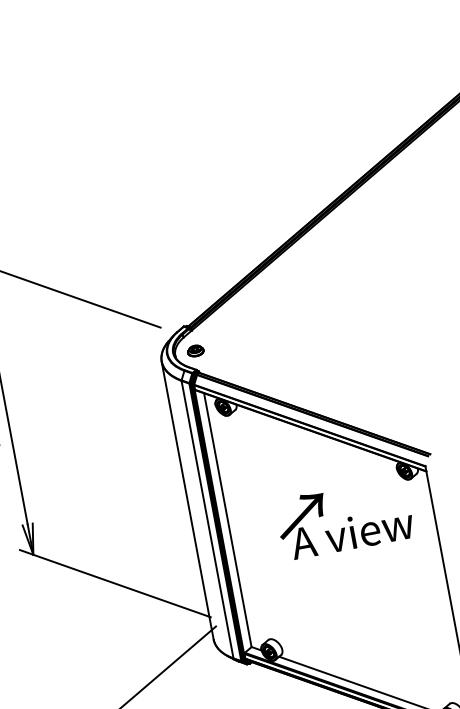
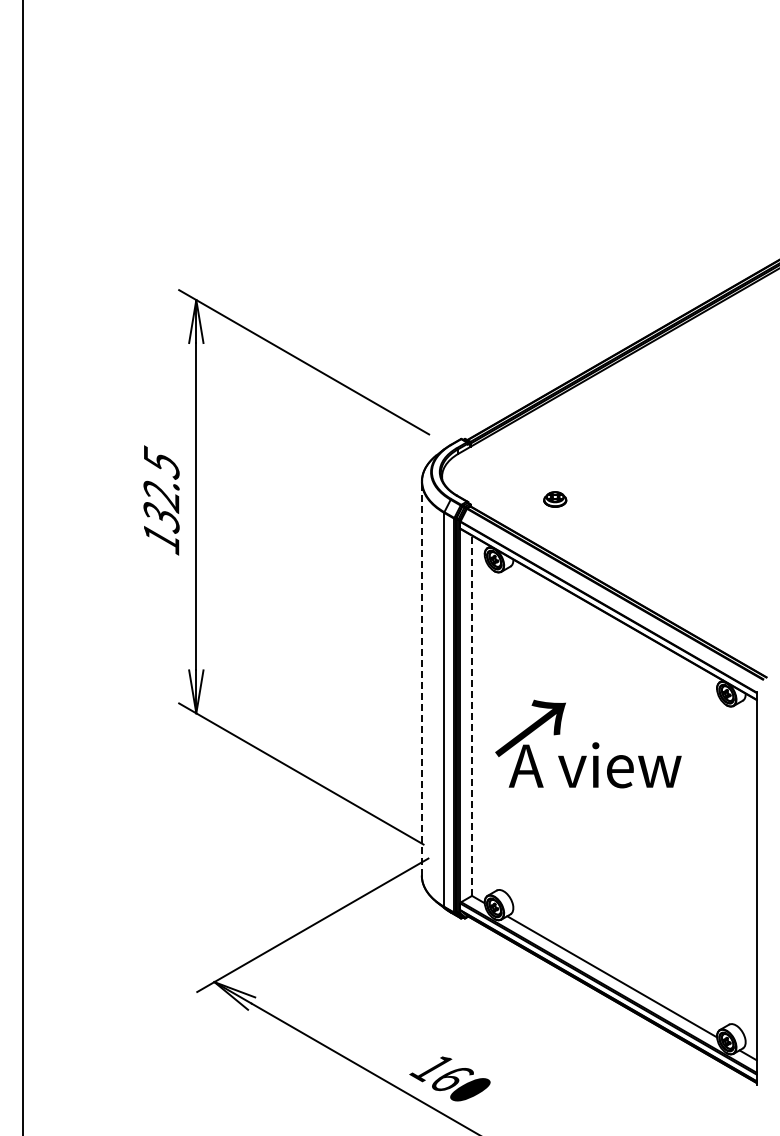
part: (195, 350) -> (555, 499), moved
line: (187, 500) -> (421, 678), solid -> dashed
text: (344, 518) -> (588, 743), moved
line: (227, 520) -> (471, 715), solid -> dashed

